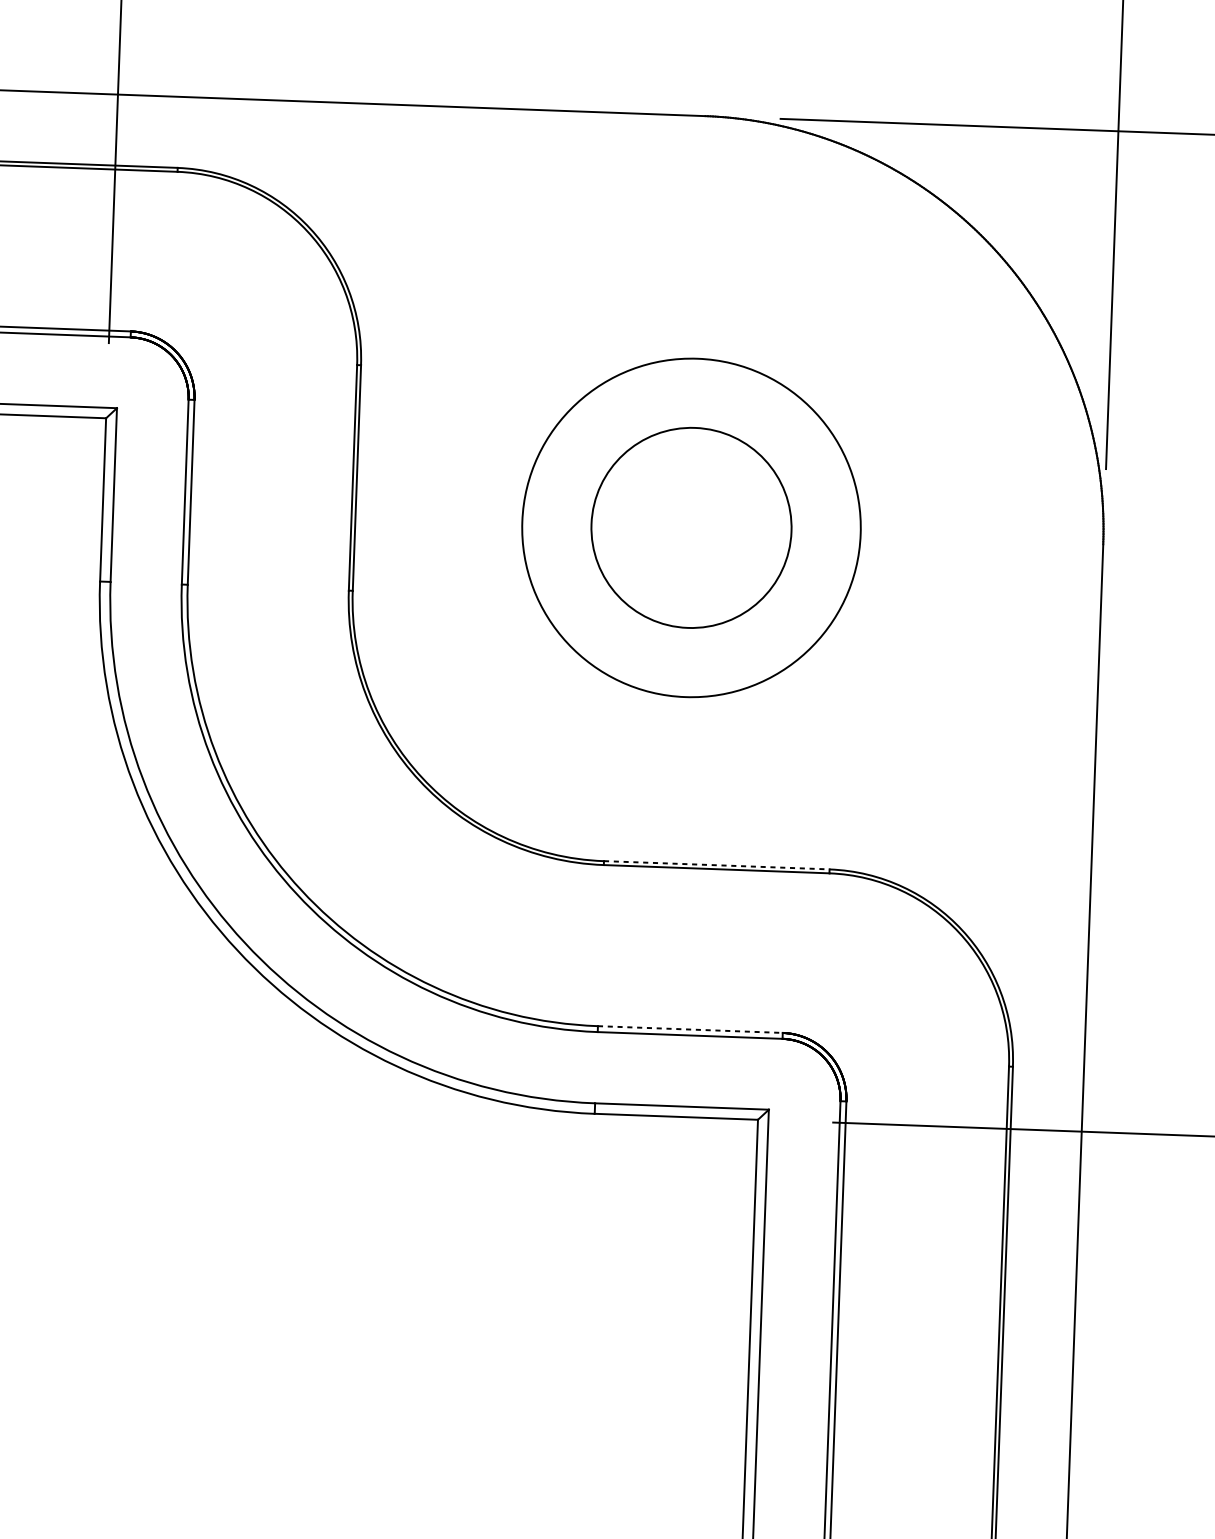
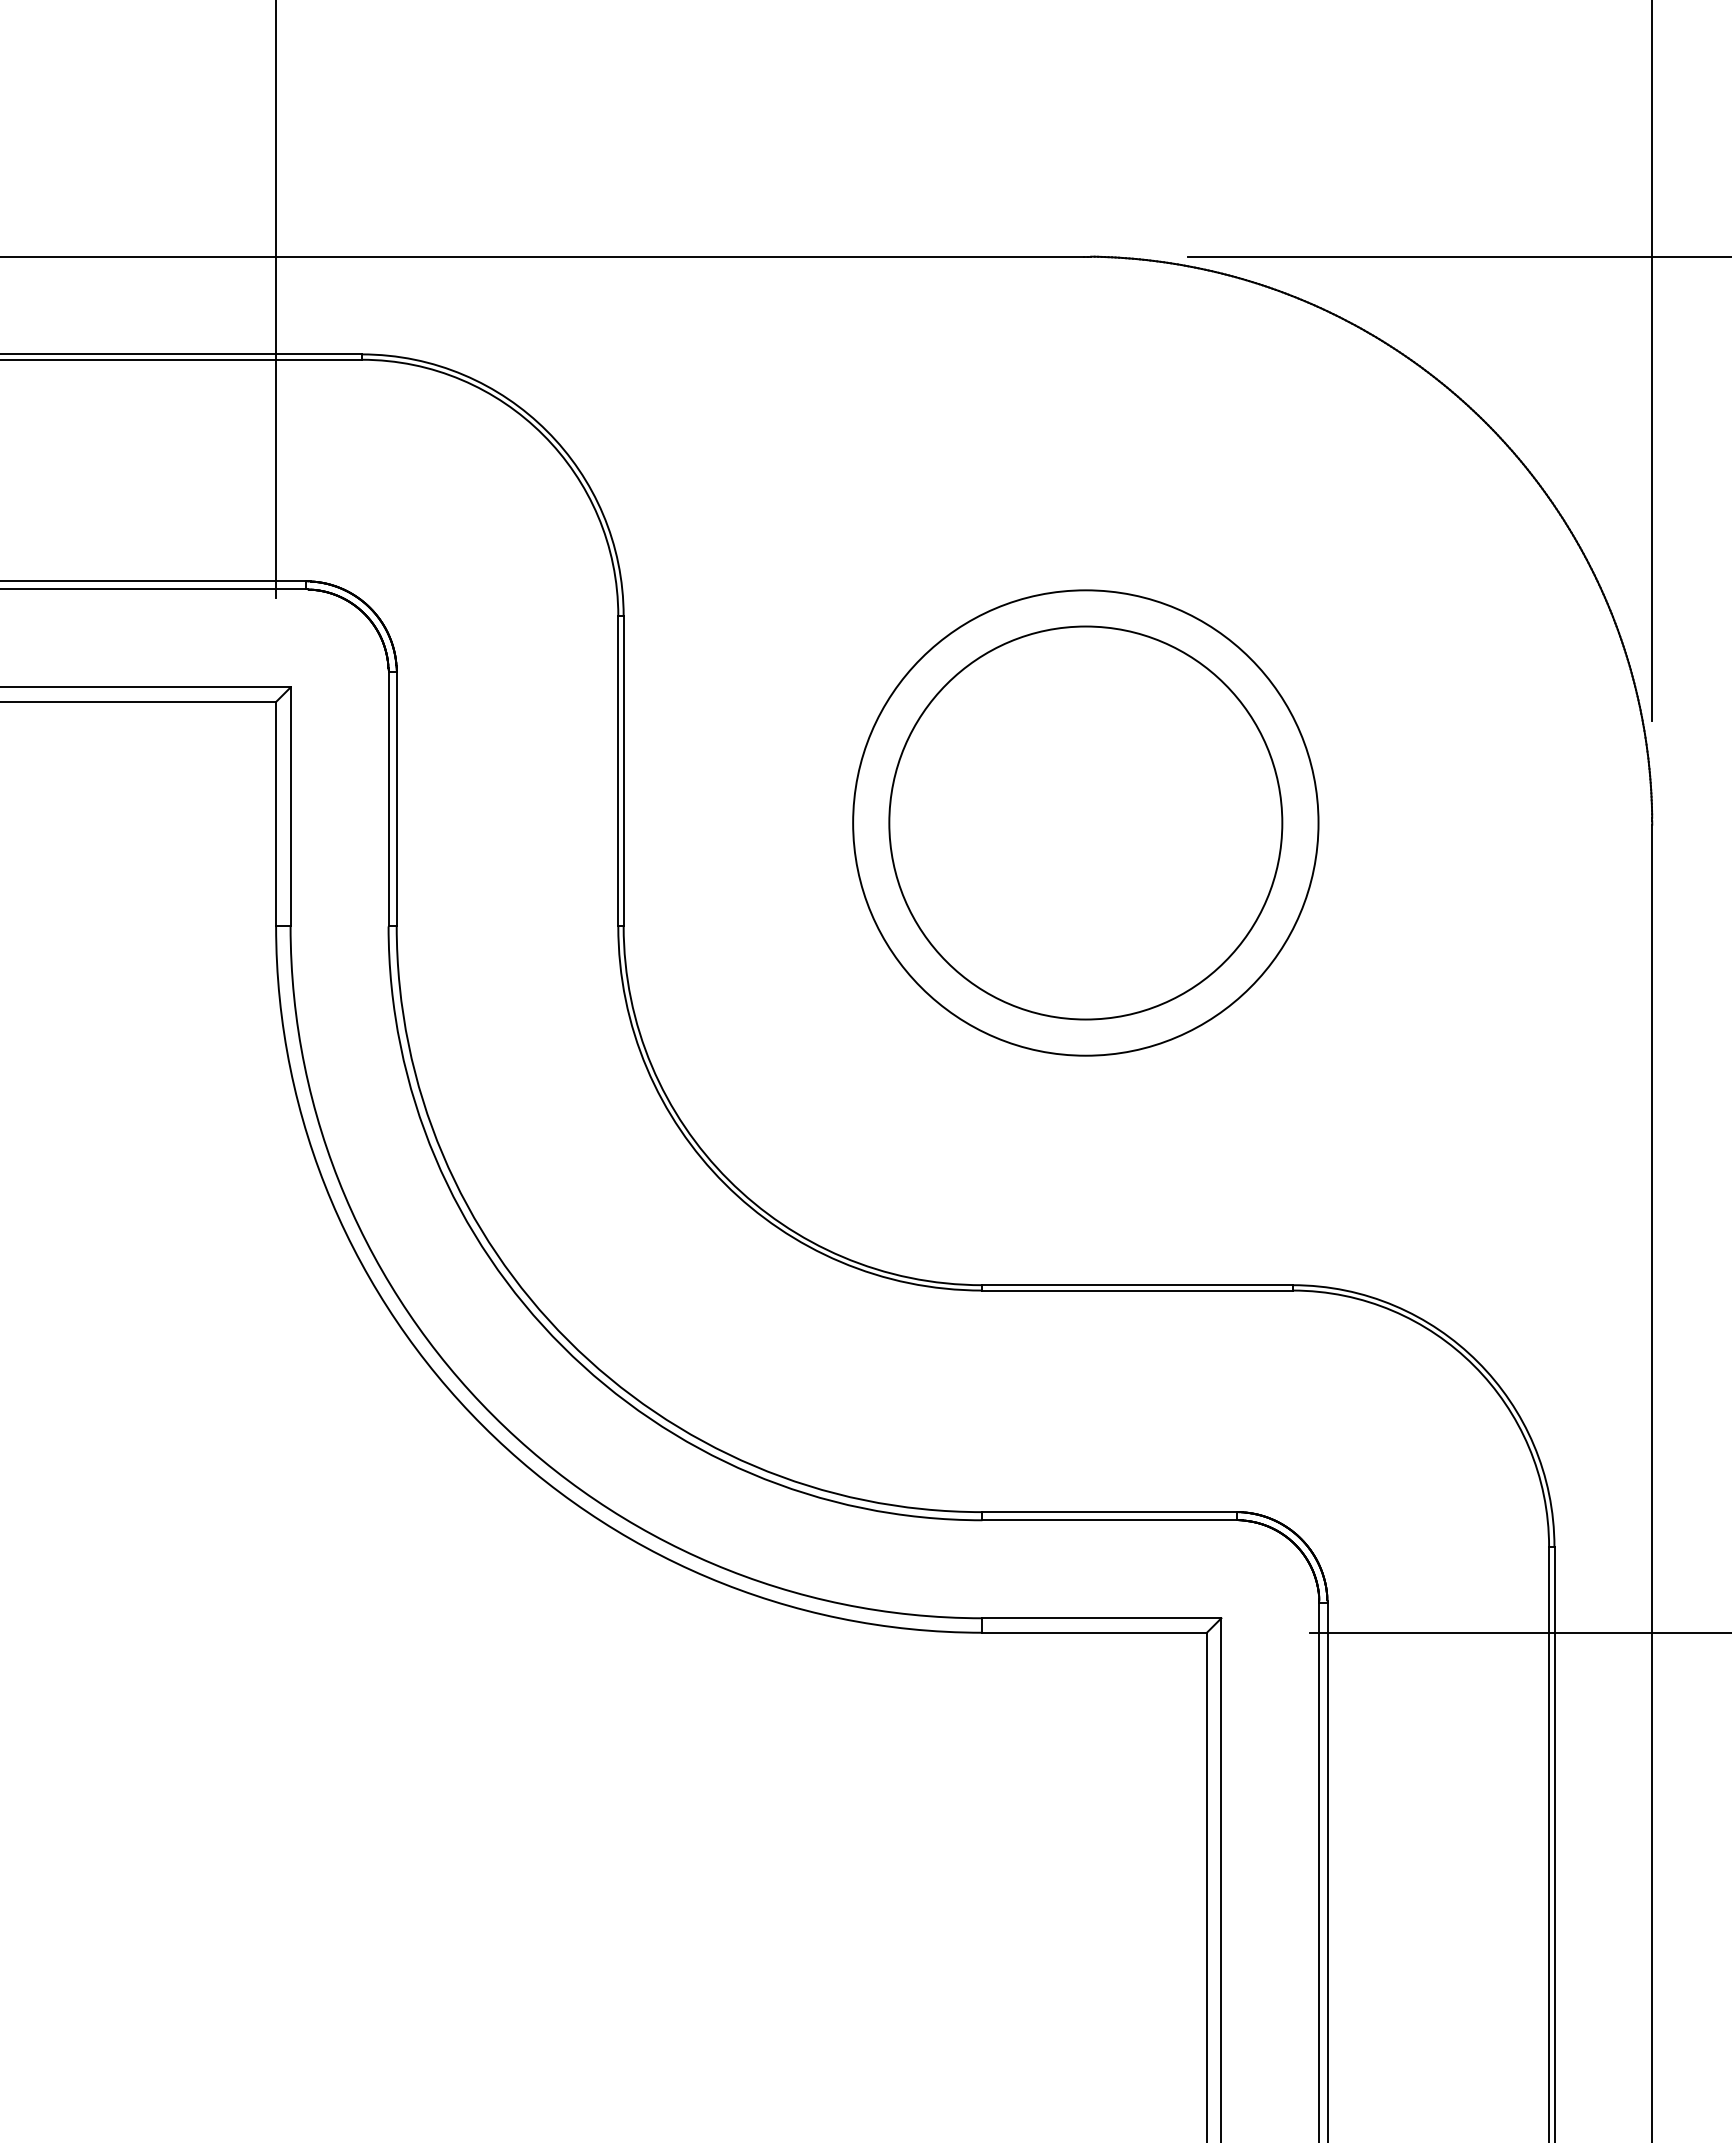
circle: (691, 527) -> (1085, 822), size x1.43
line: (717, 865) -> (1138, 1285), dashed -> solid
line: (691, 1029) -> (1110, 1512), dashed -> solid

